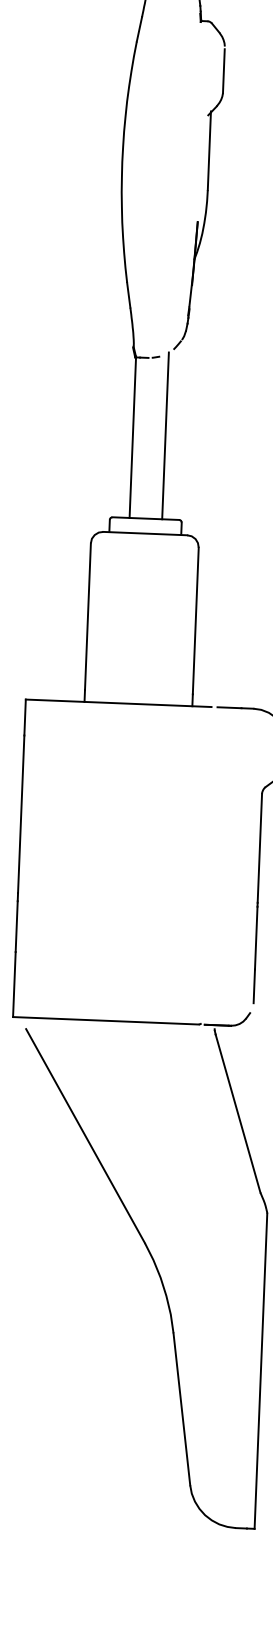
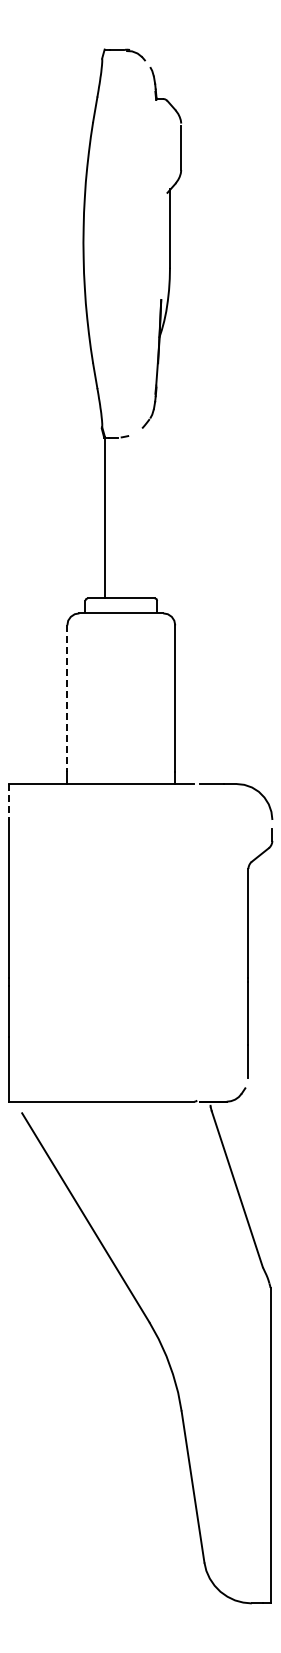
line: (165, 435) -> (137, 514), removed
line: (88, 617) -> (67, 699), solid -> dashed
line: (25, 717) -> (8, 801), solid -> dashed

